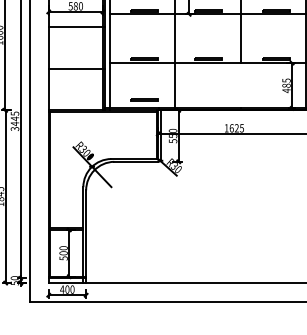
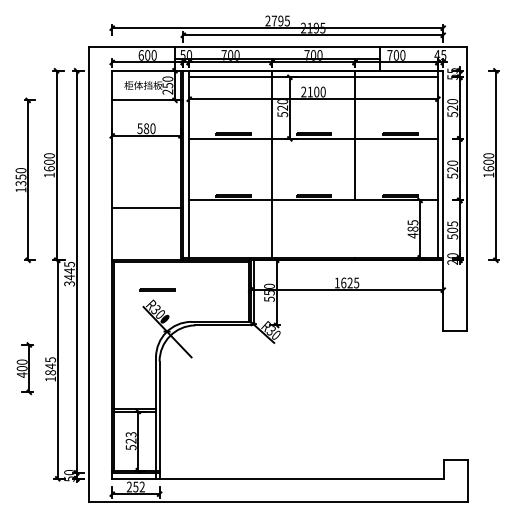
line: (76, 26) -> (147, 154), removed
line: (144, 99) -> (157, 289), moved
text: (63, 250) -> (130, 437), 500 -> 523
text: (67, 289) -> (135, 486), 400 -> 252

